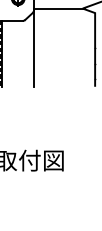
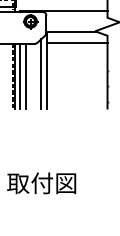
line: (64, 19) -> (76, 42), added
line: (29, 51) -> (41, 74), added
line: (8, 53) -> (20, 76), added
line: (13, 53) -> (25, 76), added

